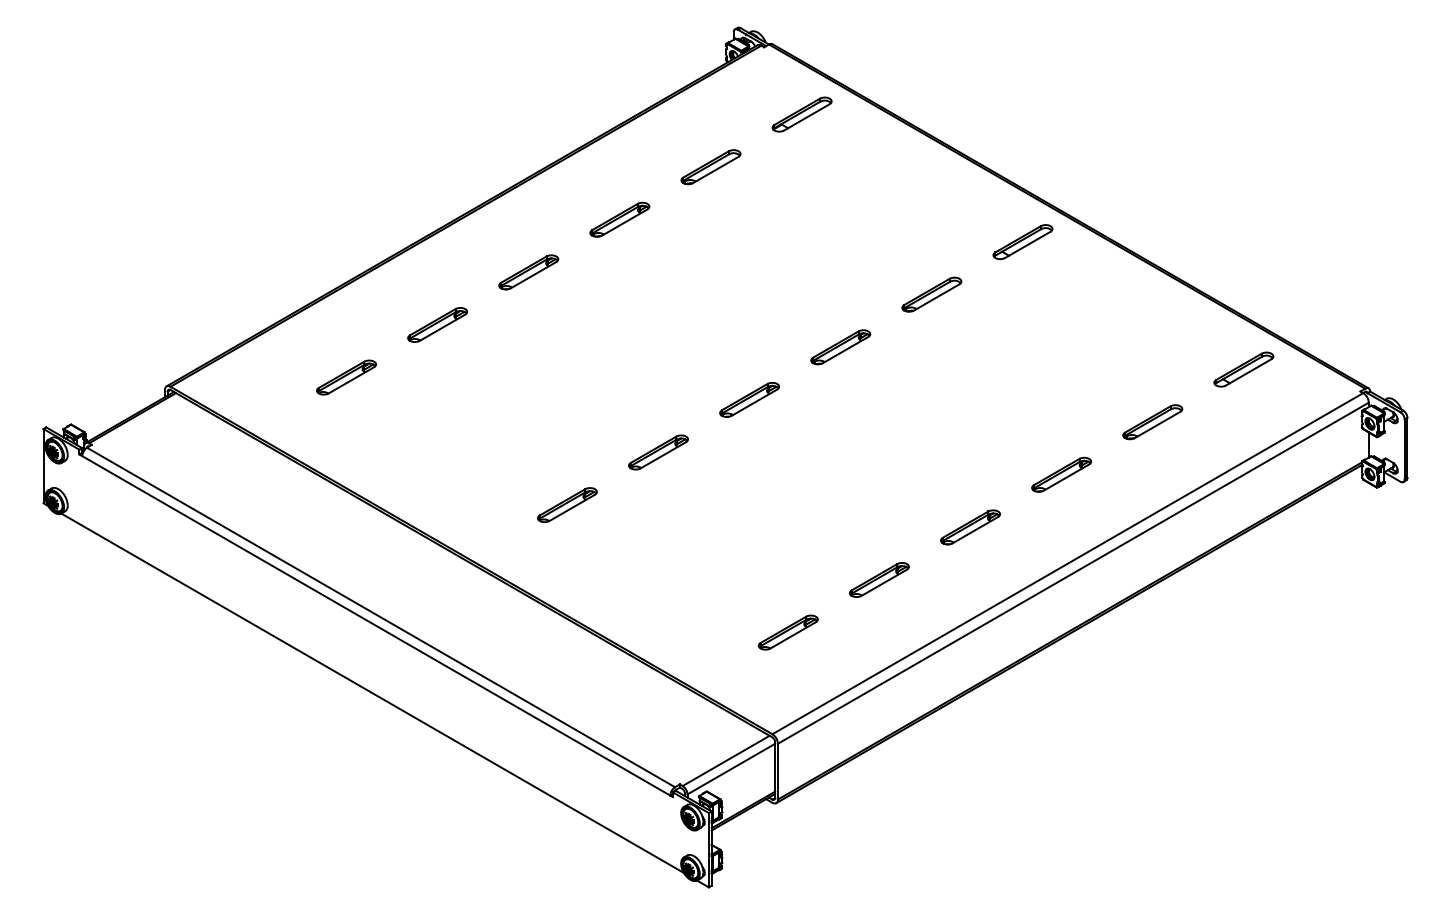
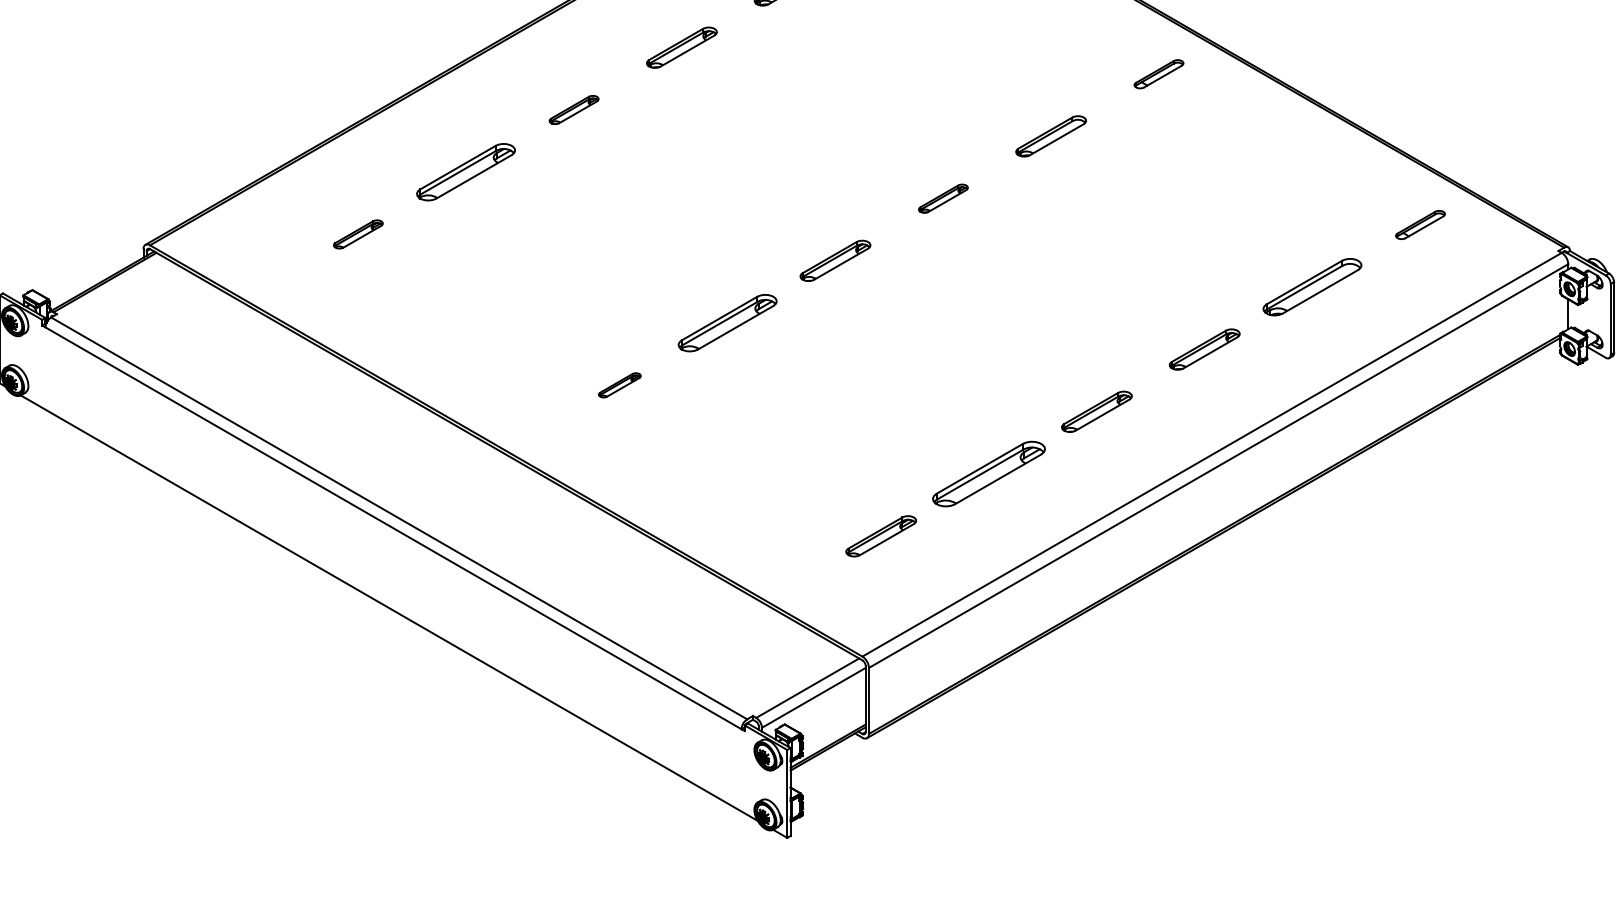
part: (1022, 242) -> (1158, 74), size x0.7
part: (528, 272) -> (573, 110), size x0.7
part: (437, 324) -> (466, 171), size x1.4
part: (840, 347) -> (943, 198), size x0.7
part: (1243, 369) -> (1420, 224), size x0.7
part: (346, 377) -> (358, 234), size x0.7
part: (1152, 422) -> (1312, 287), size x1.4
part: (658, 452) -> (727, 323), size x1.4
part: (567, 504) -> (619, 384), size x0.6
part: (879, 579) -> (989, 473), size x1.6

